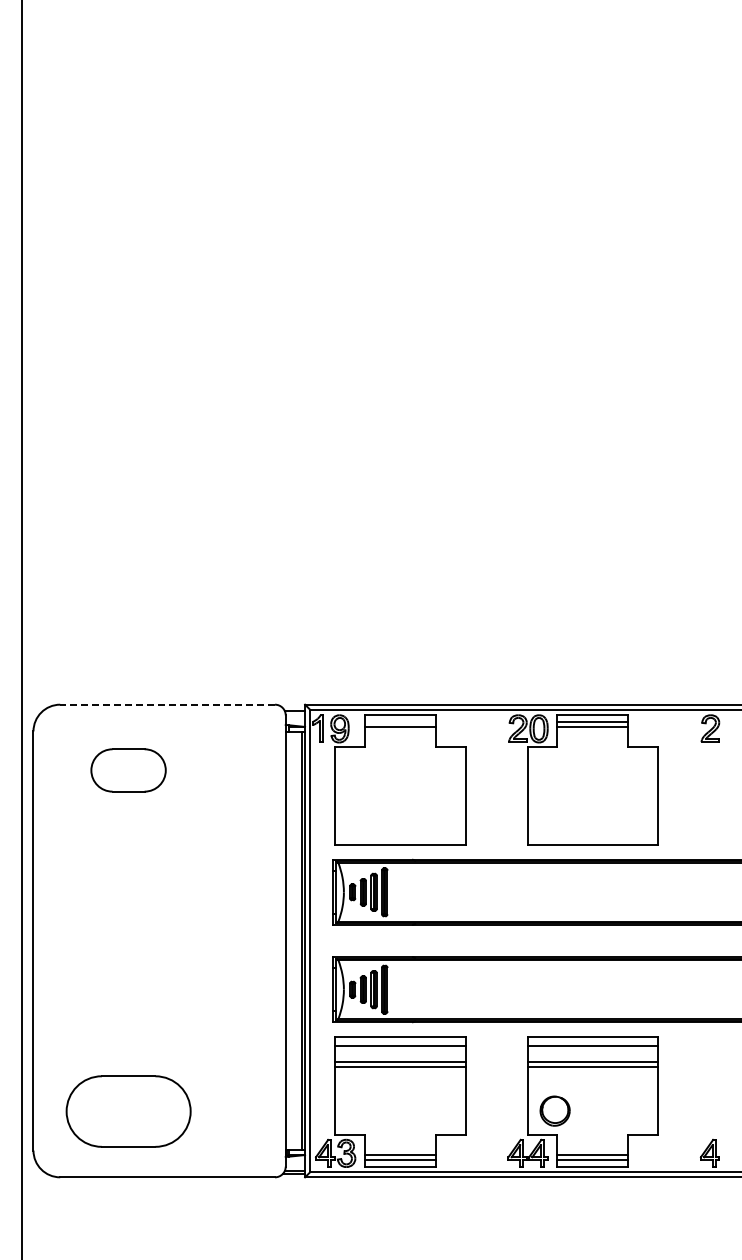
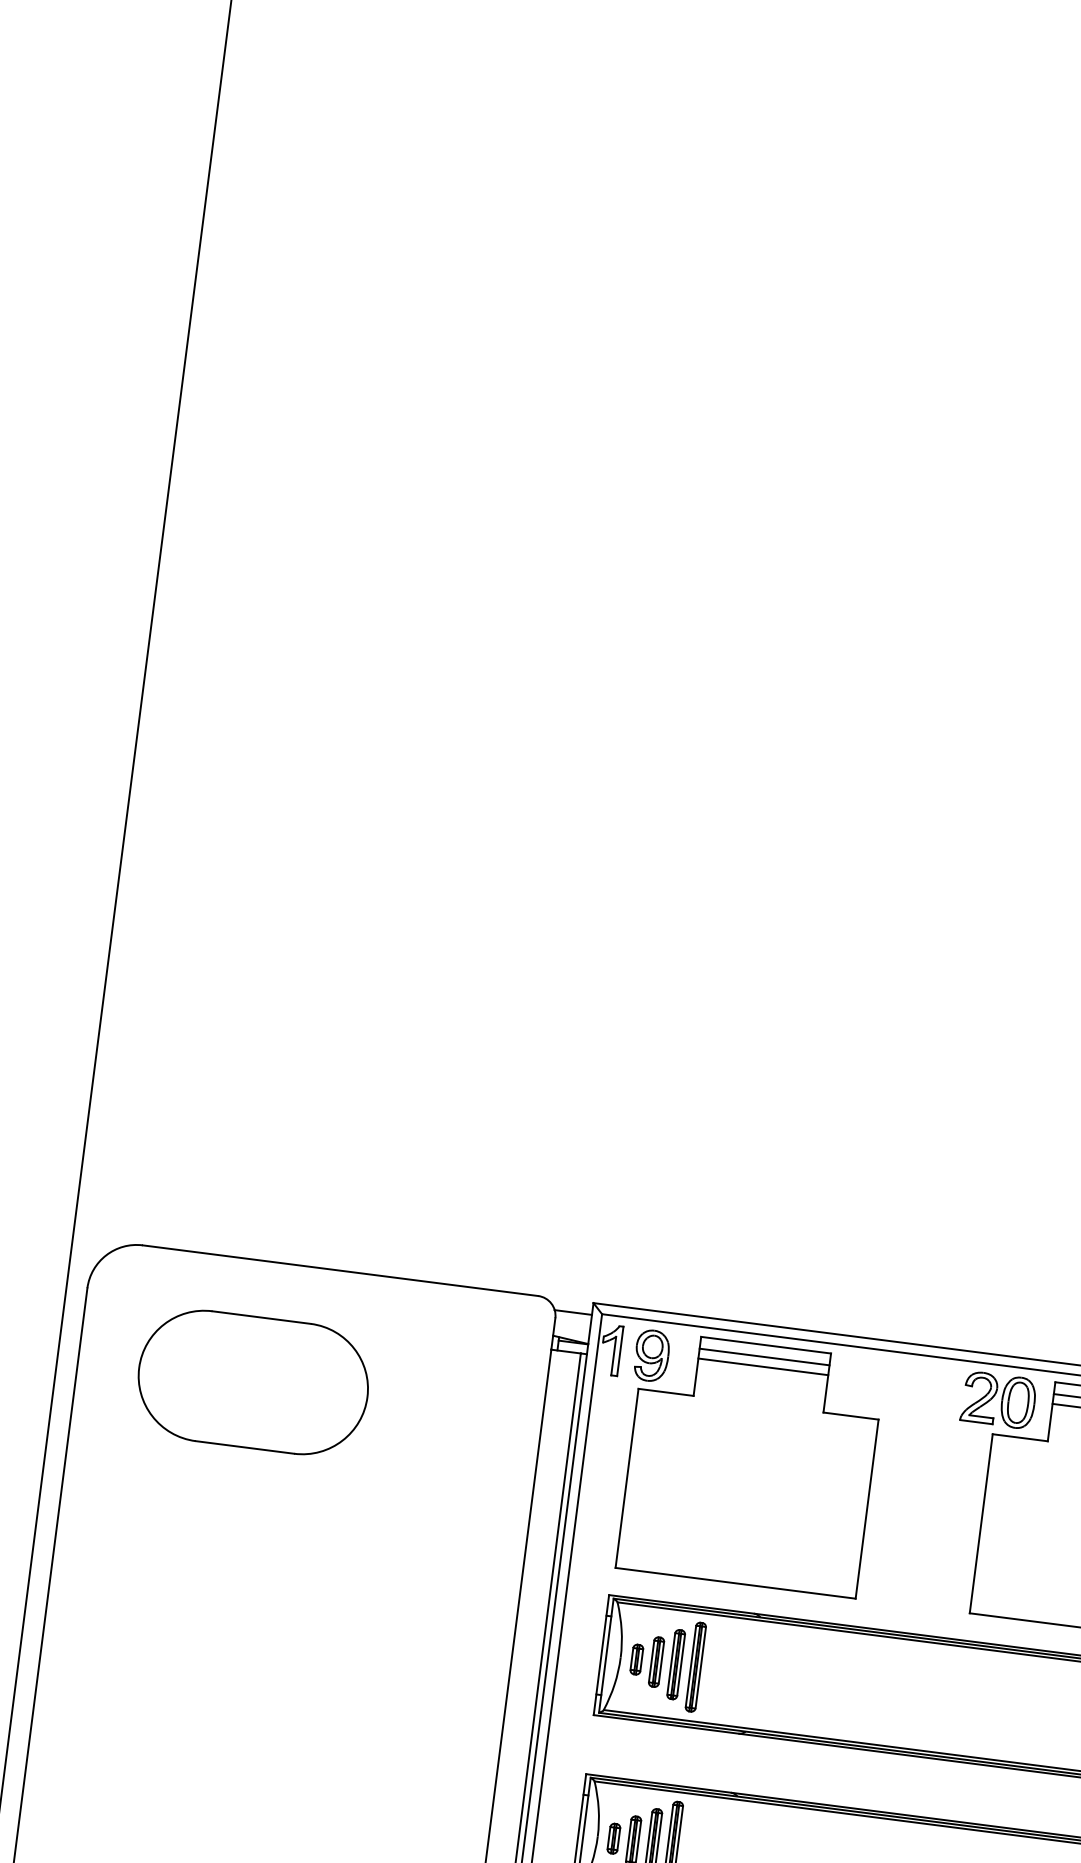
line: (167, 704) -> (340, 1270), dashed -> solid
line: (399, 721) -> (763, 1356), added
part: (128, 770) -> (253, 1382), size x1.67

